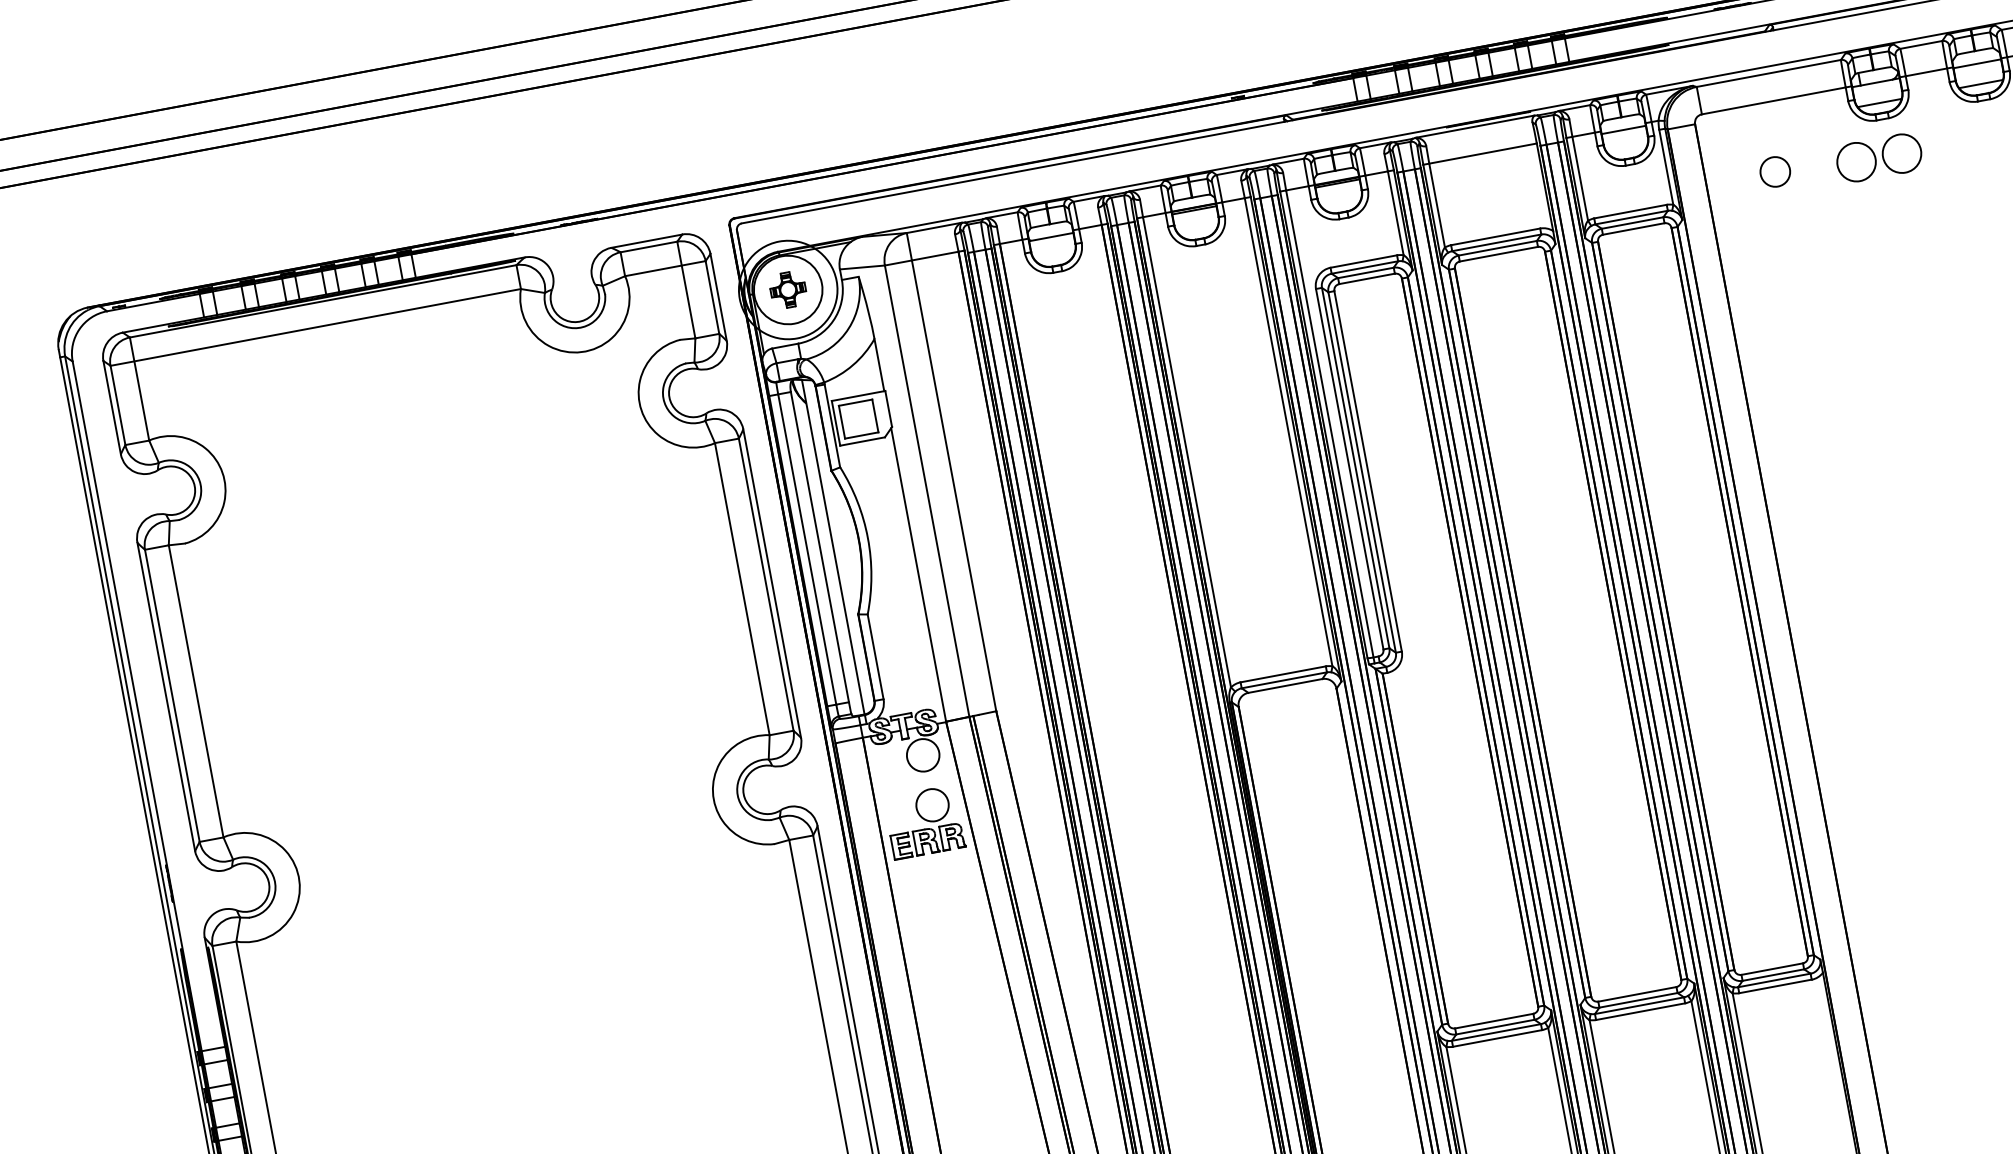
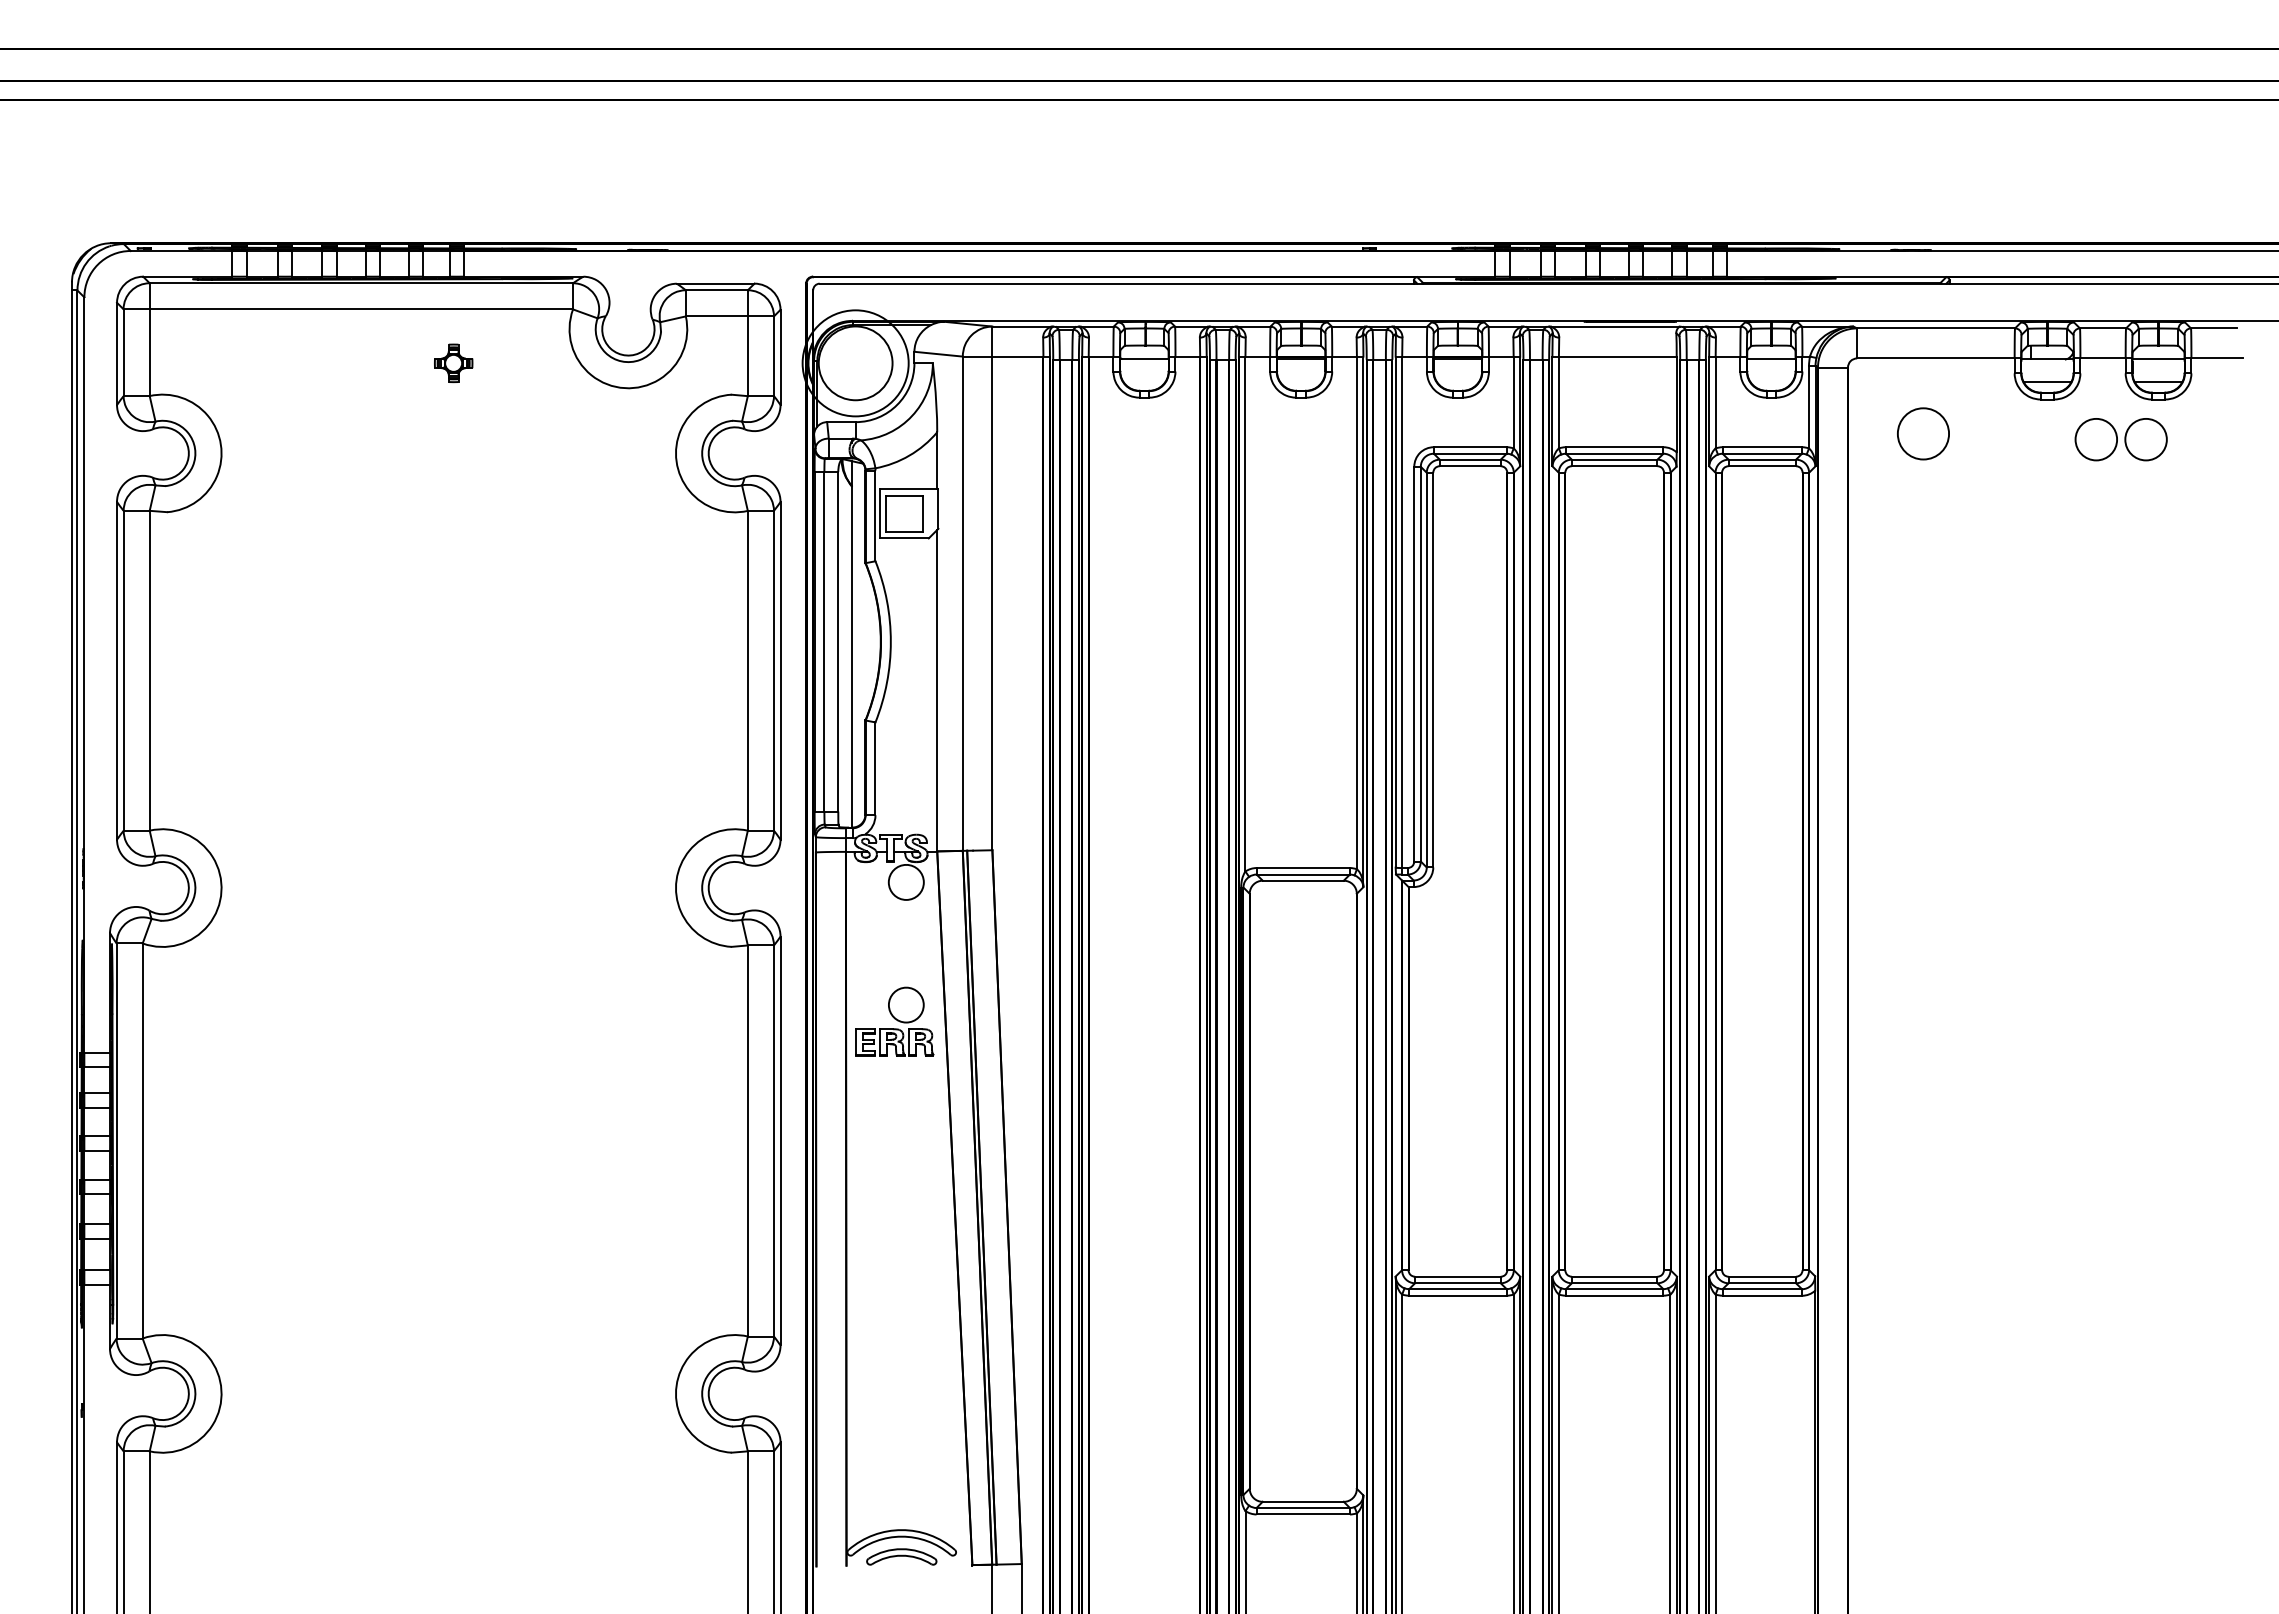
part: (1878, 157) -> (2120, 439), moved
circle: (1775, 171) -> (1923, 433), size x1.6
part: (788, 290) -> (453, 363), moved
part: (924, 822) -> (894, 1021), moved

